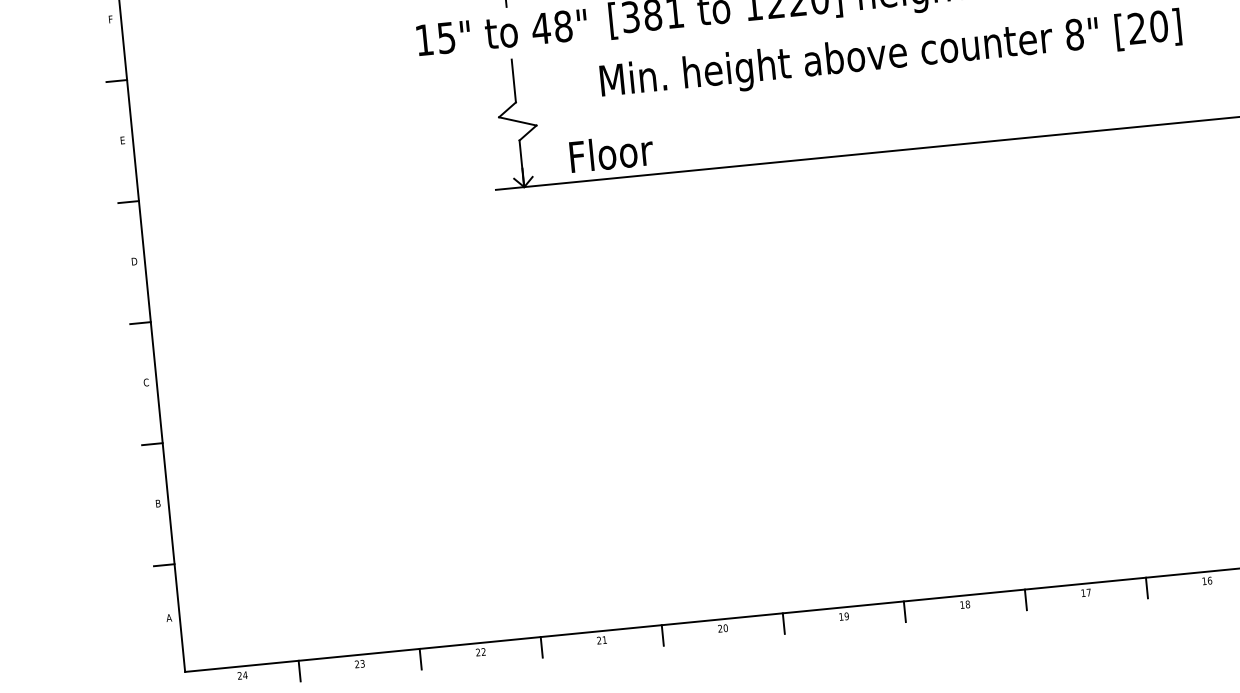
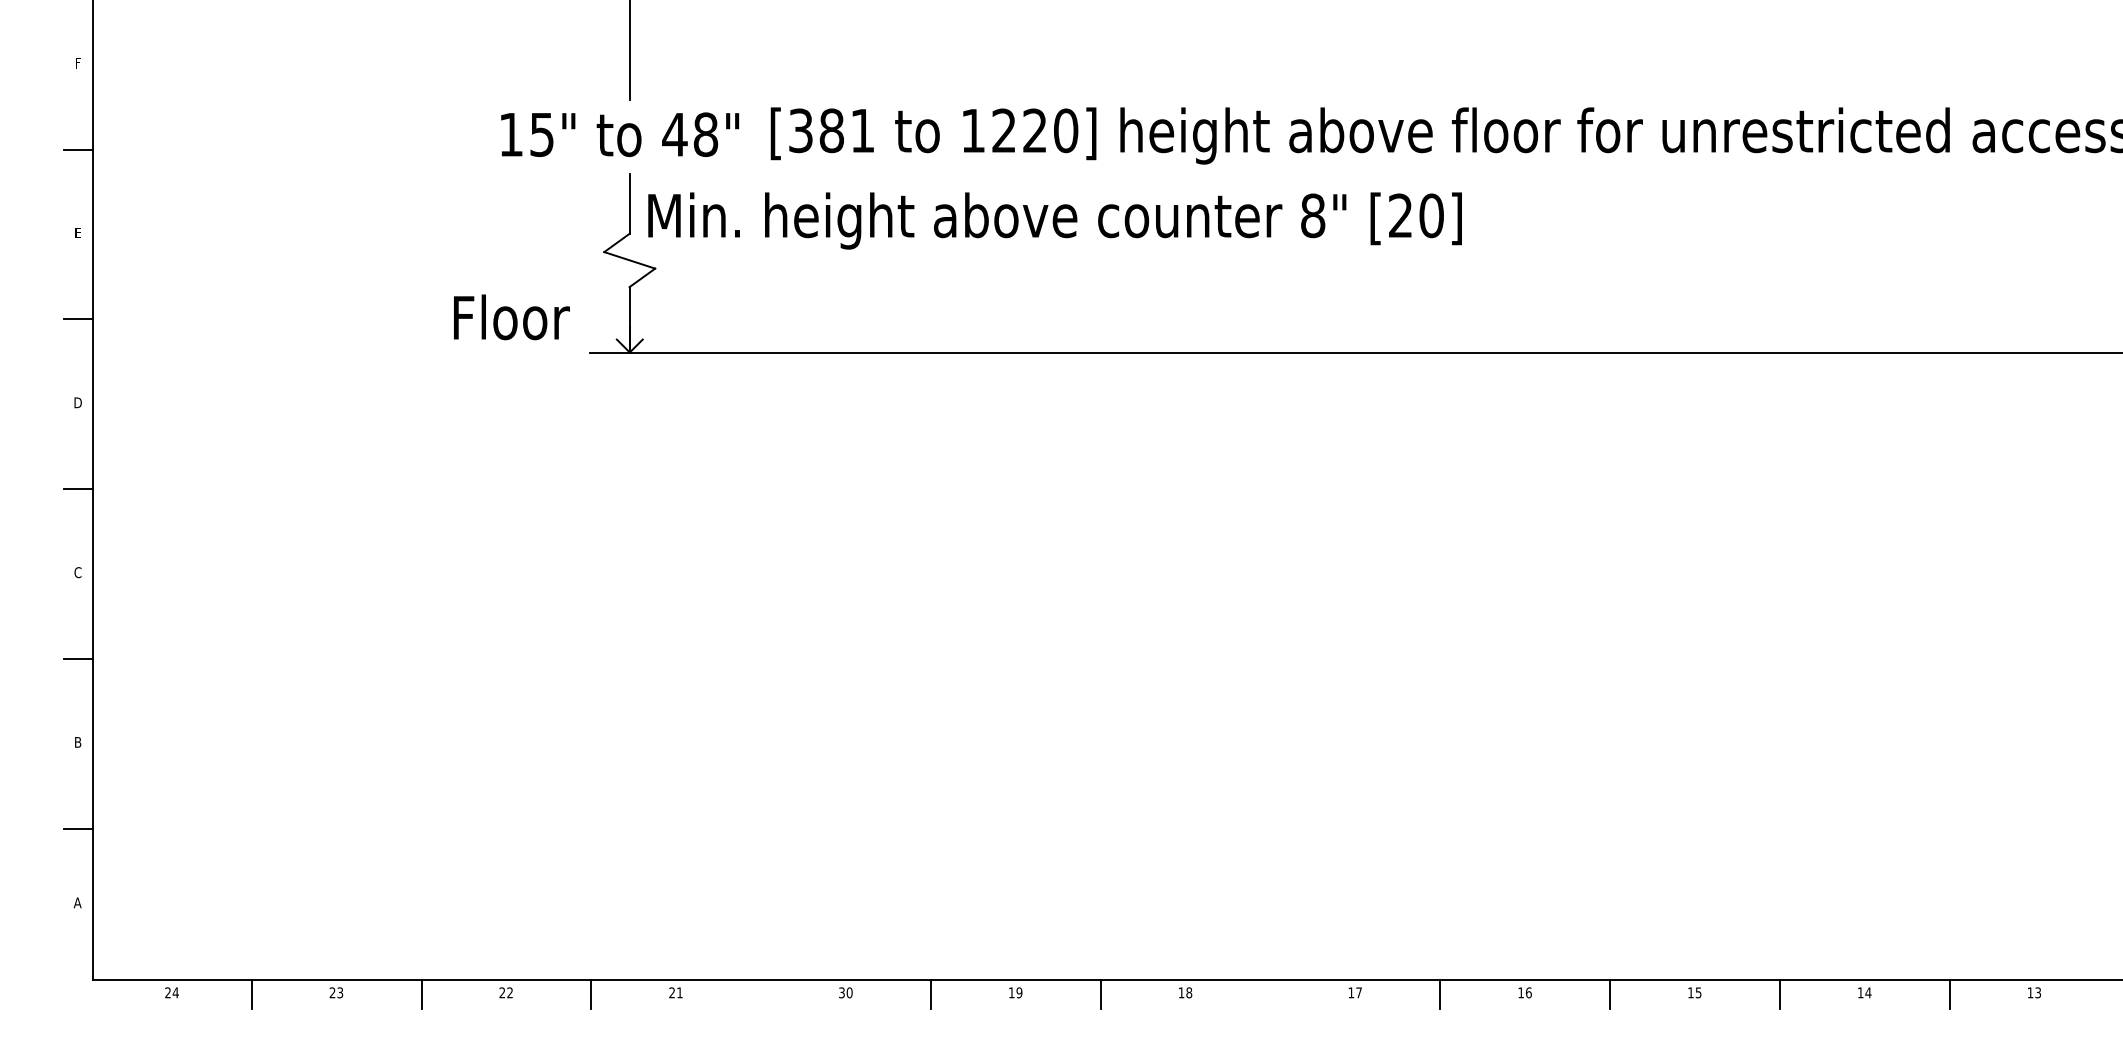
text: (890, 56) -> (1054, 220), moved
text: (611, 153) -> (511, 317), moved
line: (1025, 599) -> (1270, 993), removed
text: (720, 629) -> (841, 993), 20 -> 30
line: (662, 634) -> (761, 993), removed

